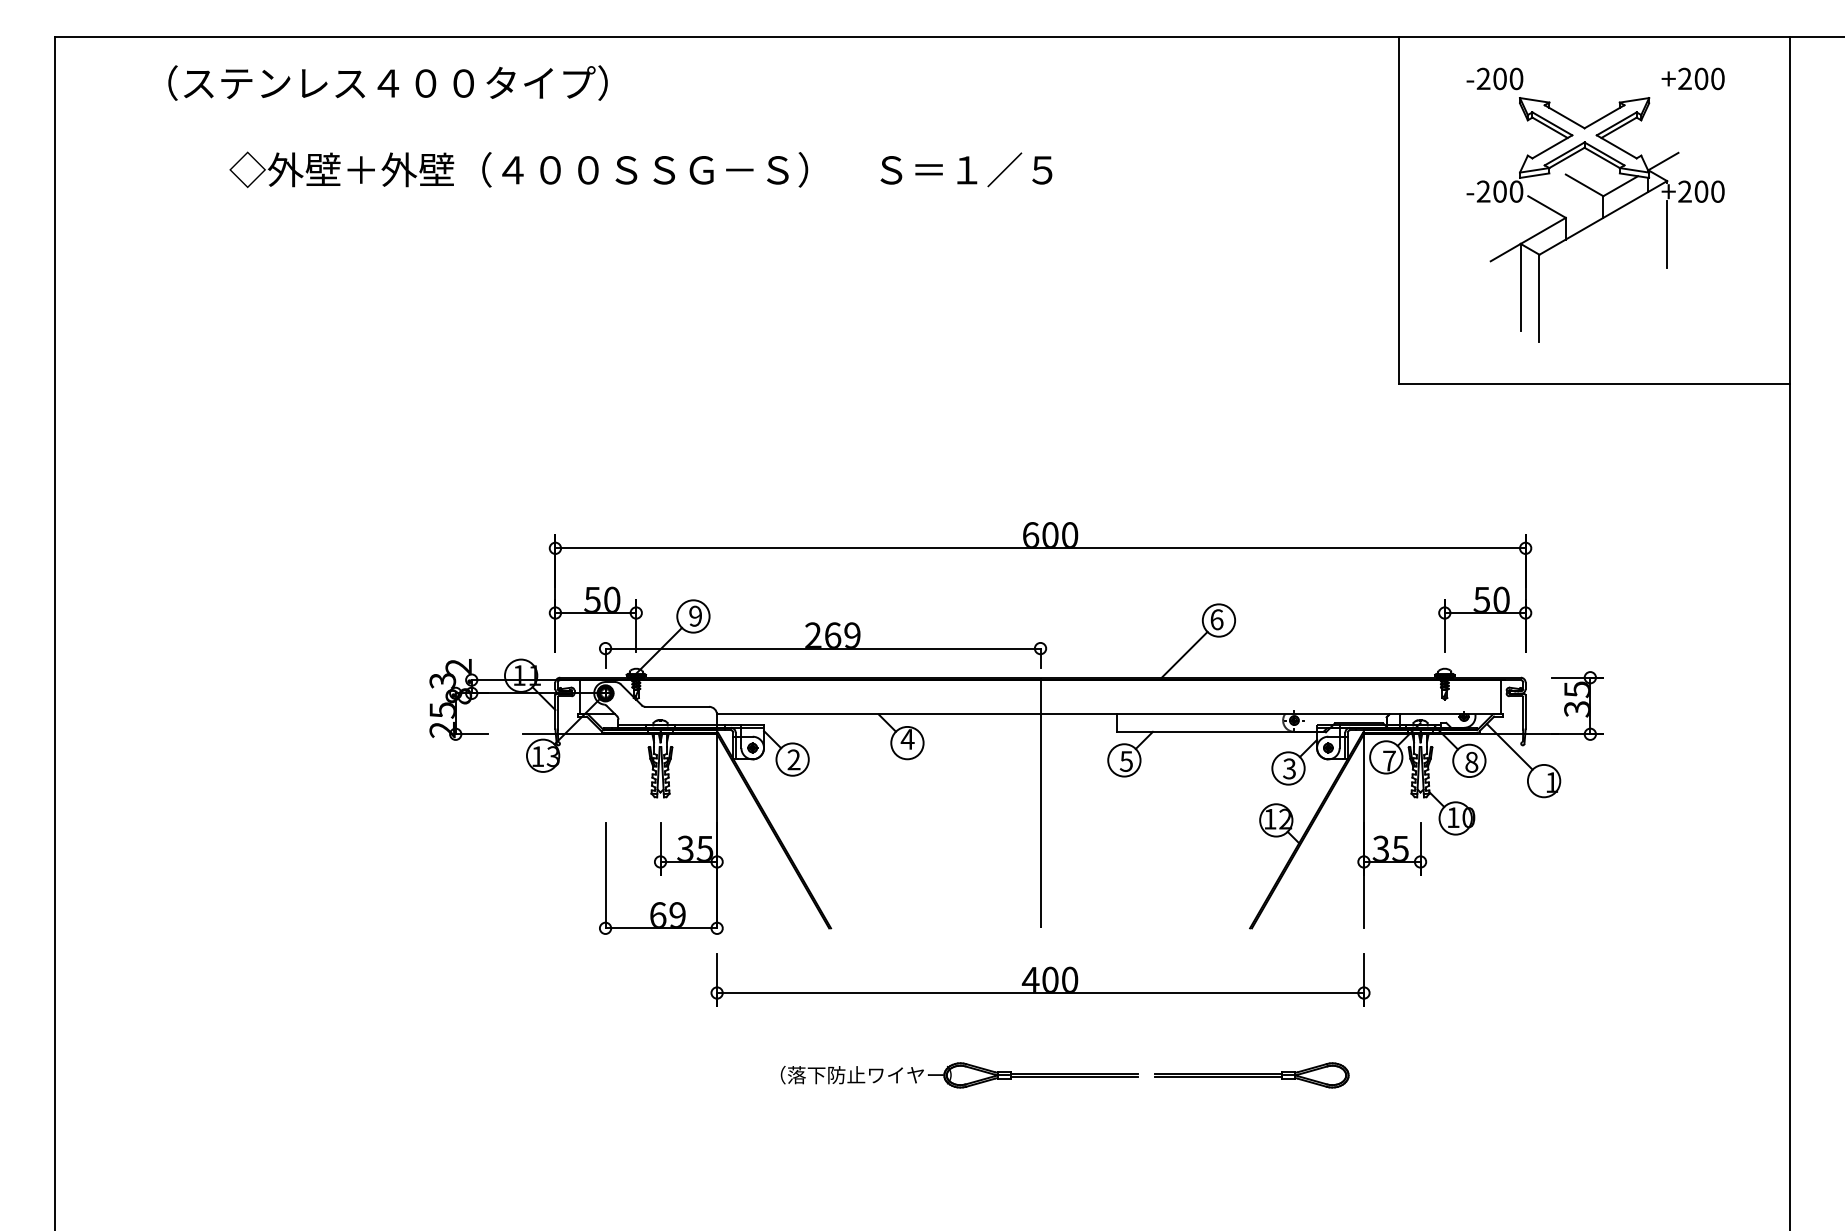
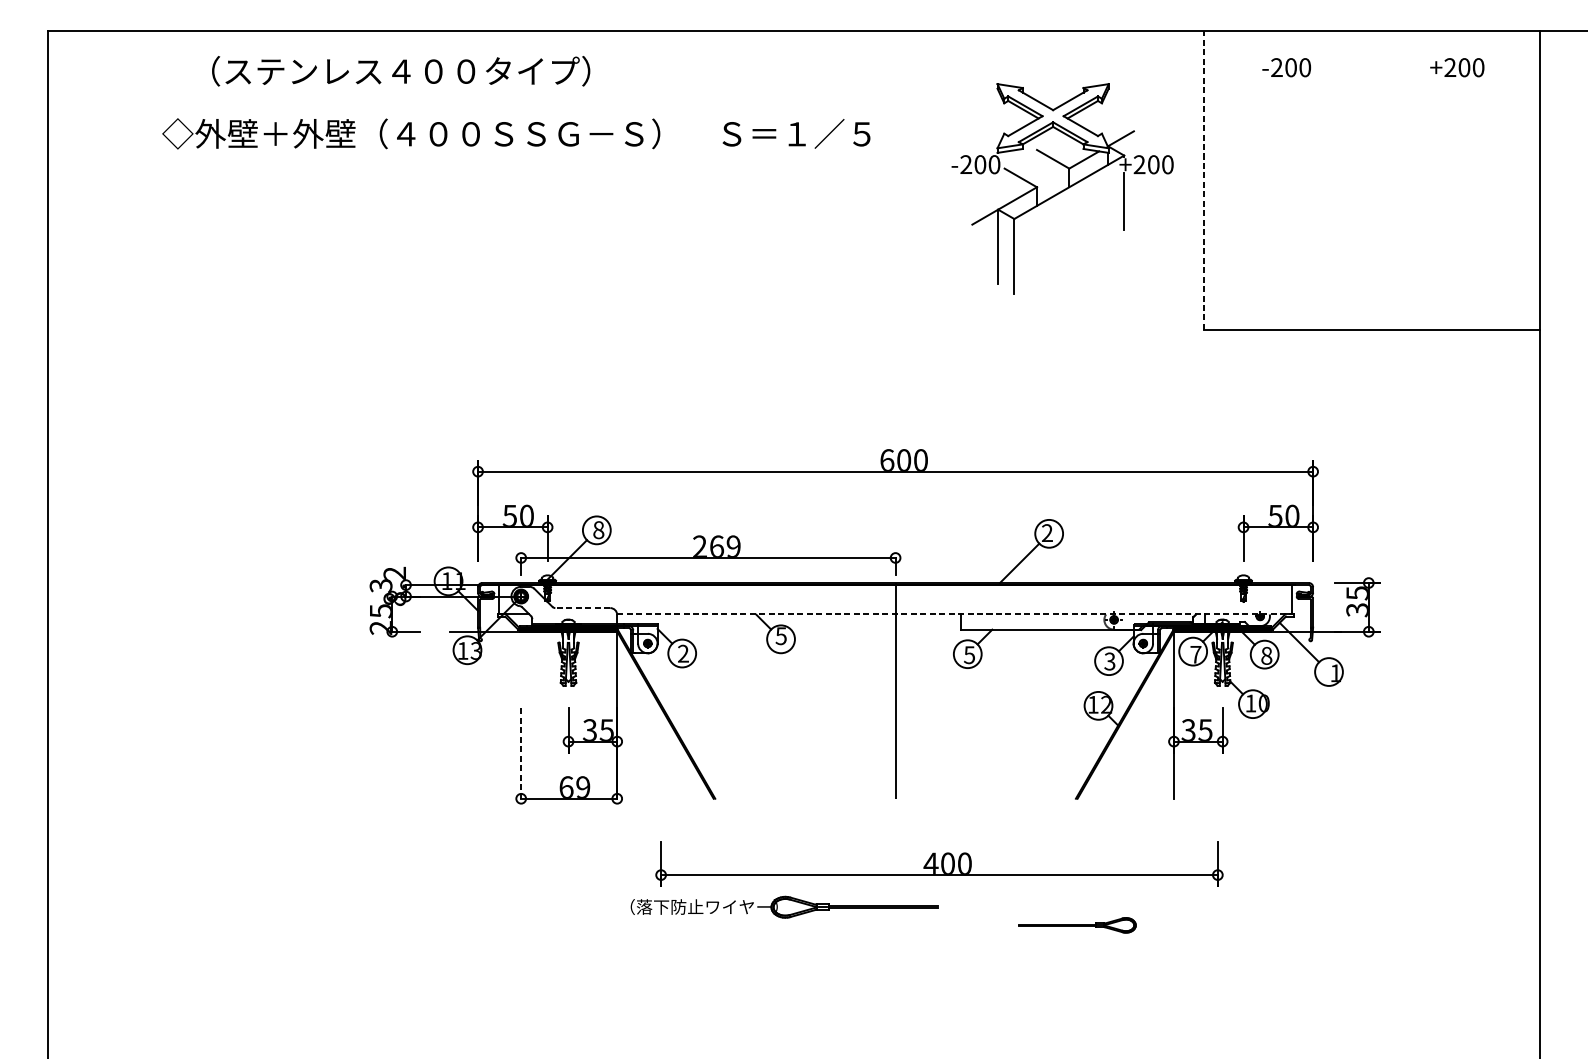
text: (387, 82) -> (400, 70), moved
text: (640, 169) -> (515, 133), moved
line: (1399, 209) -> (1204, 180), solid -> dashed
part: (1595, 219) -> (1062, 188), moved
text: (695, 615) -> (598, 529), 9 -> 8
text: (1216, 619) -> (1047, 532), 6 -> 2
line: (677, 706) -> (583, 607), solid -> dashed
line: (1109, 714) -> (954, 614), solid -> dashed
text: (907, 739) -> (781, 636), 4 -> 5
line: (605, 875) -> (521, 753), solid -> dashed
part: (1040, 979) -> (939, 863), moved
part: (959, 1075) -> (784, 907), moved
part: (1251, 1075) -> (1077, 925), size x0.7

